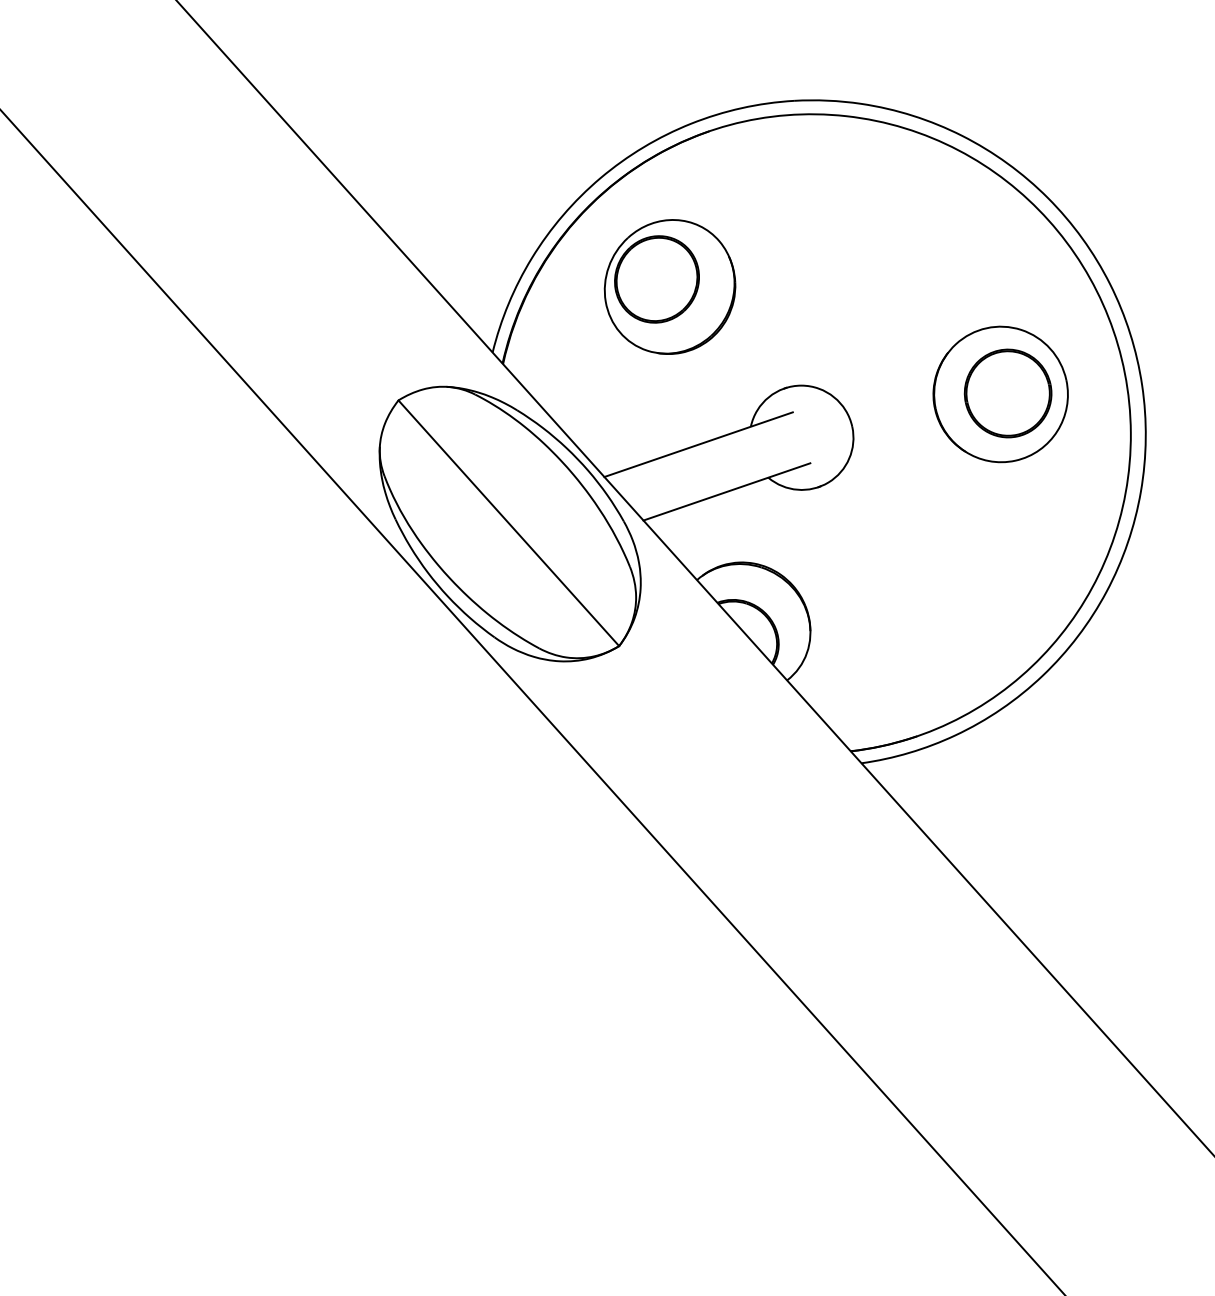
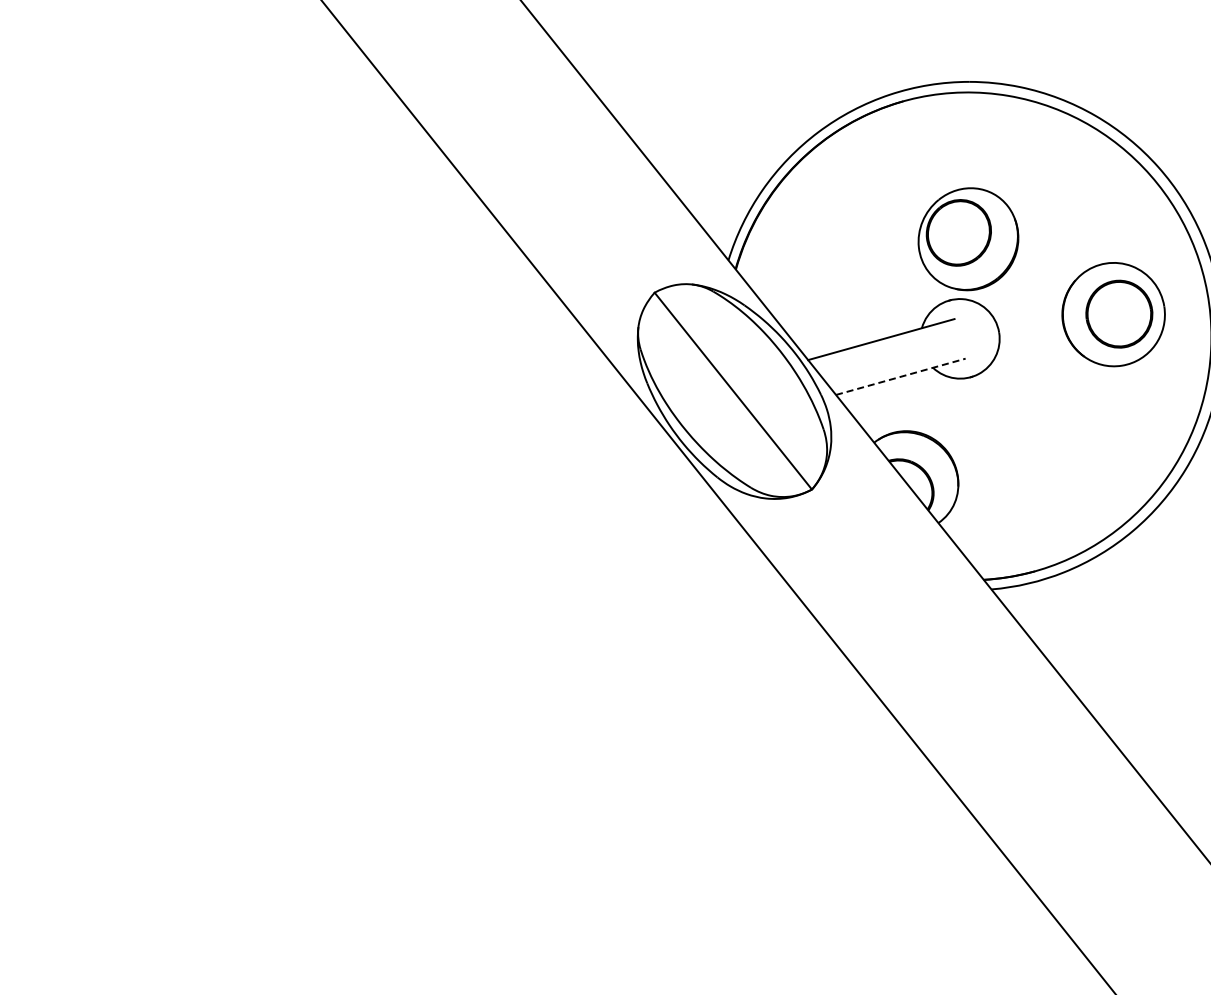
part: (670, 287) -> (968, 239), moved
line: (727, 491) -> (901, 376), solid -> dashed

